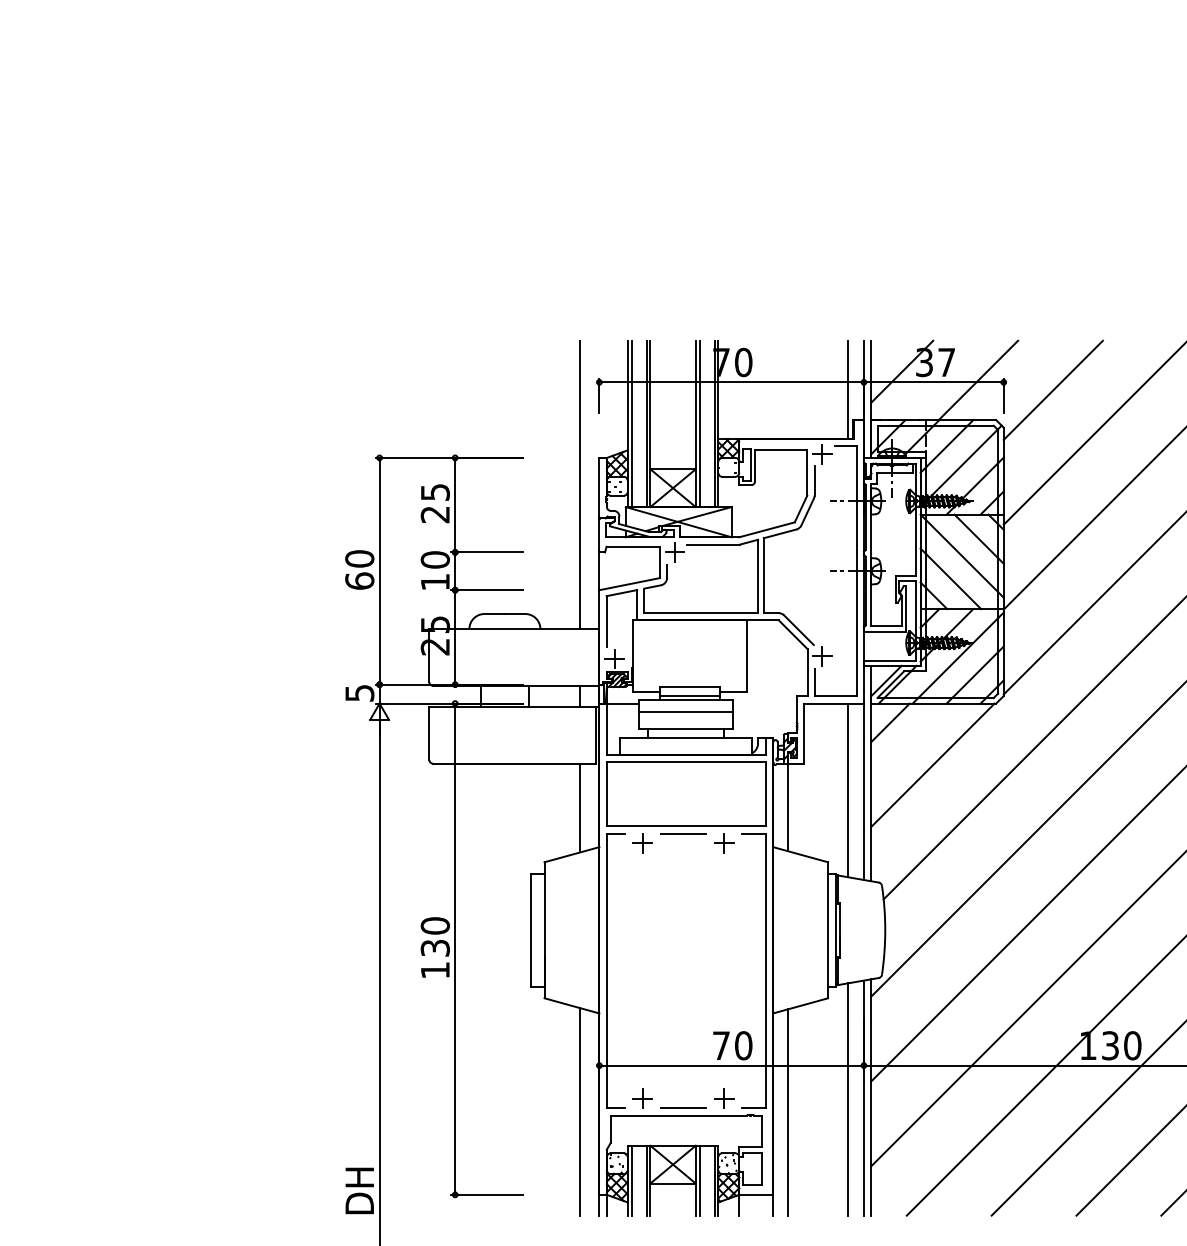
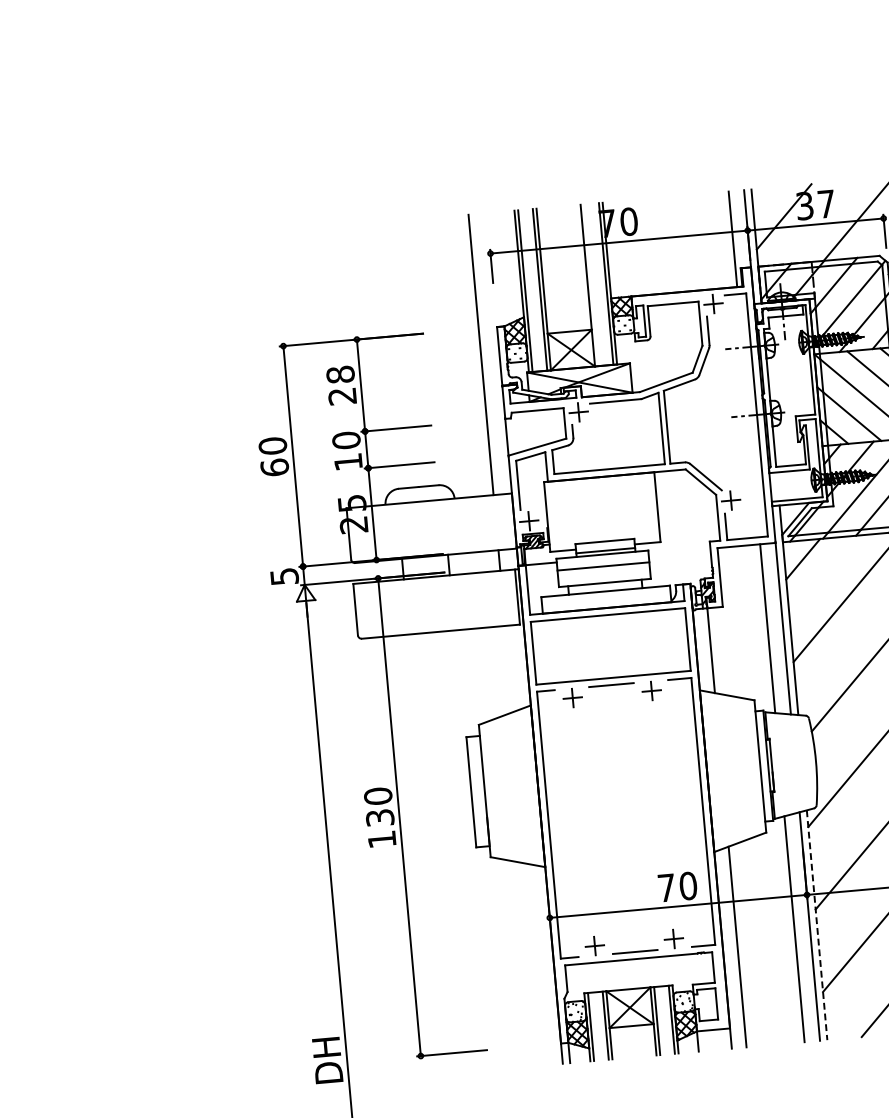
line: (699, 423) -> (591, 284), removed
text: (434, 492) -> (339, 374), 25 -> 28
line: (580, 807) -> (509, 668), removed
line: (871, 1097) -> (817, 925), solid -> dashed
line: (580, 1111) -> (535, 964), removed

